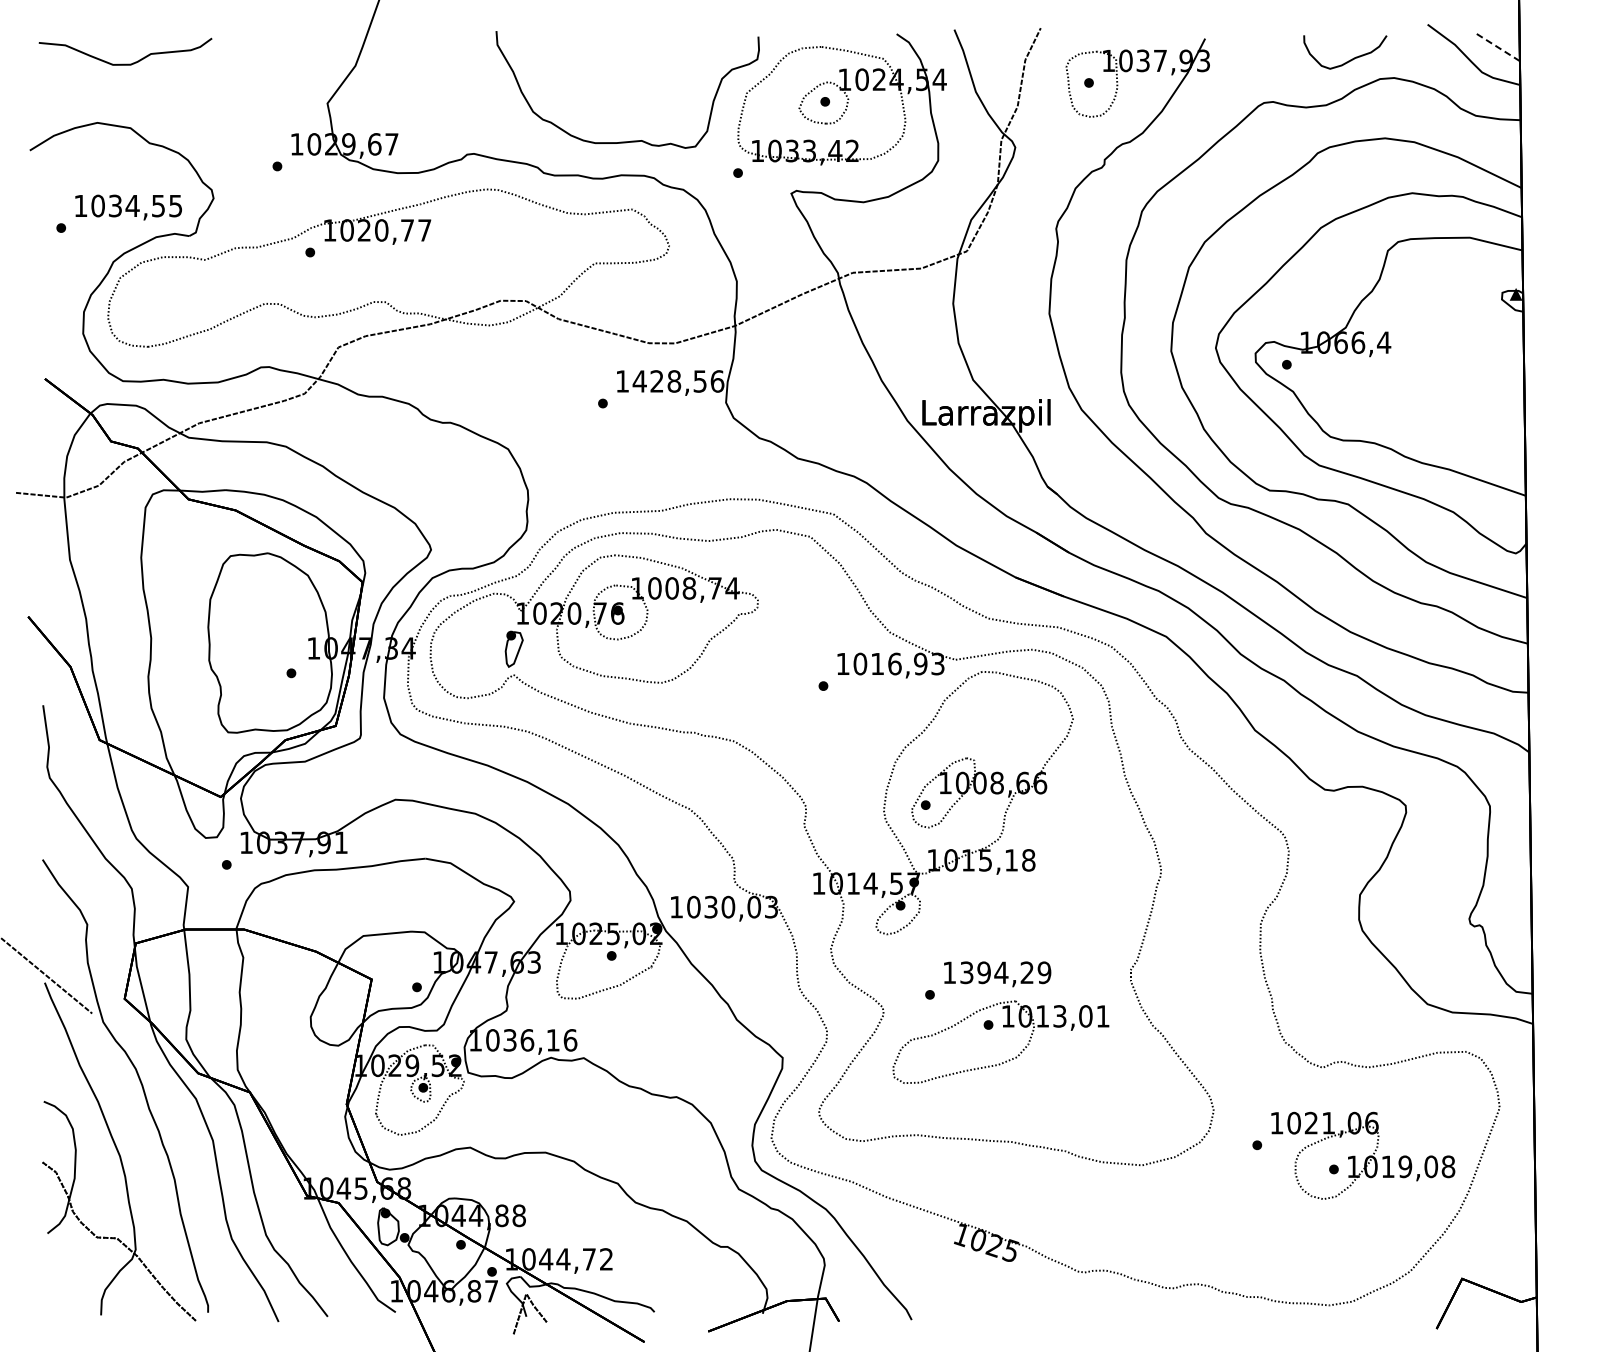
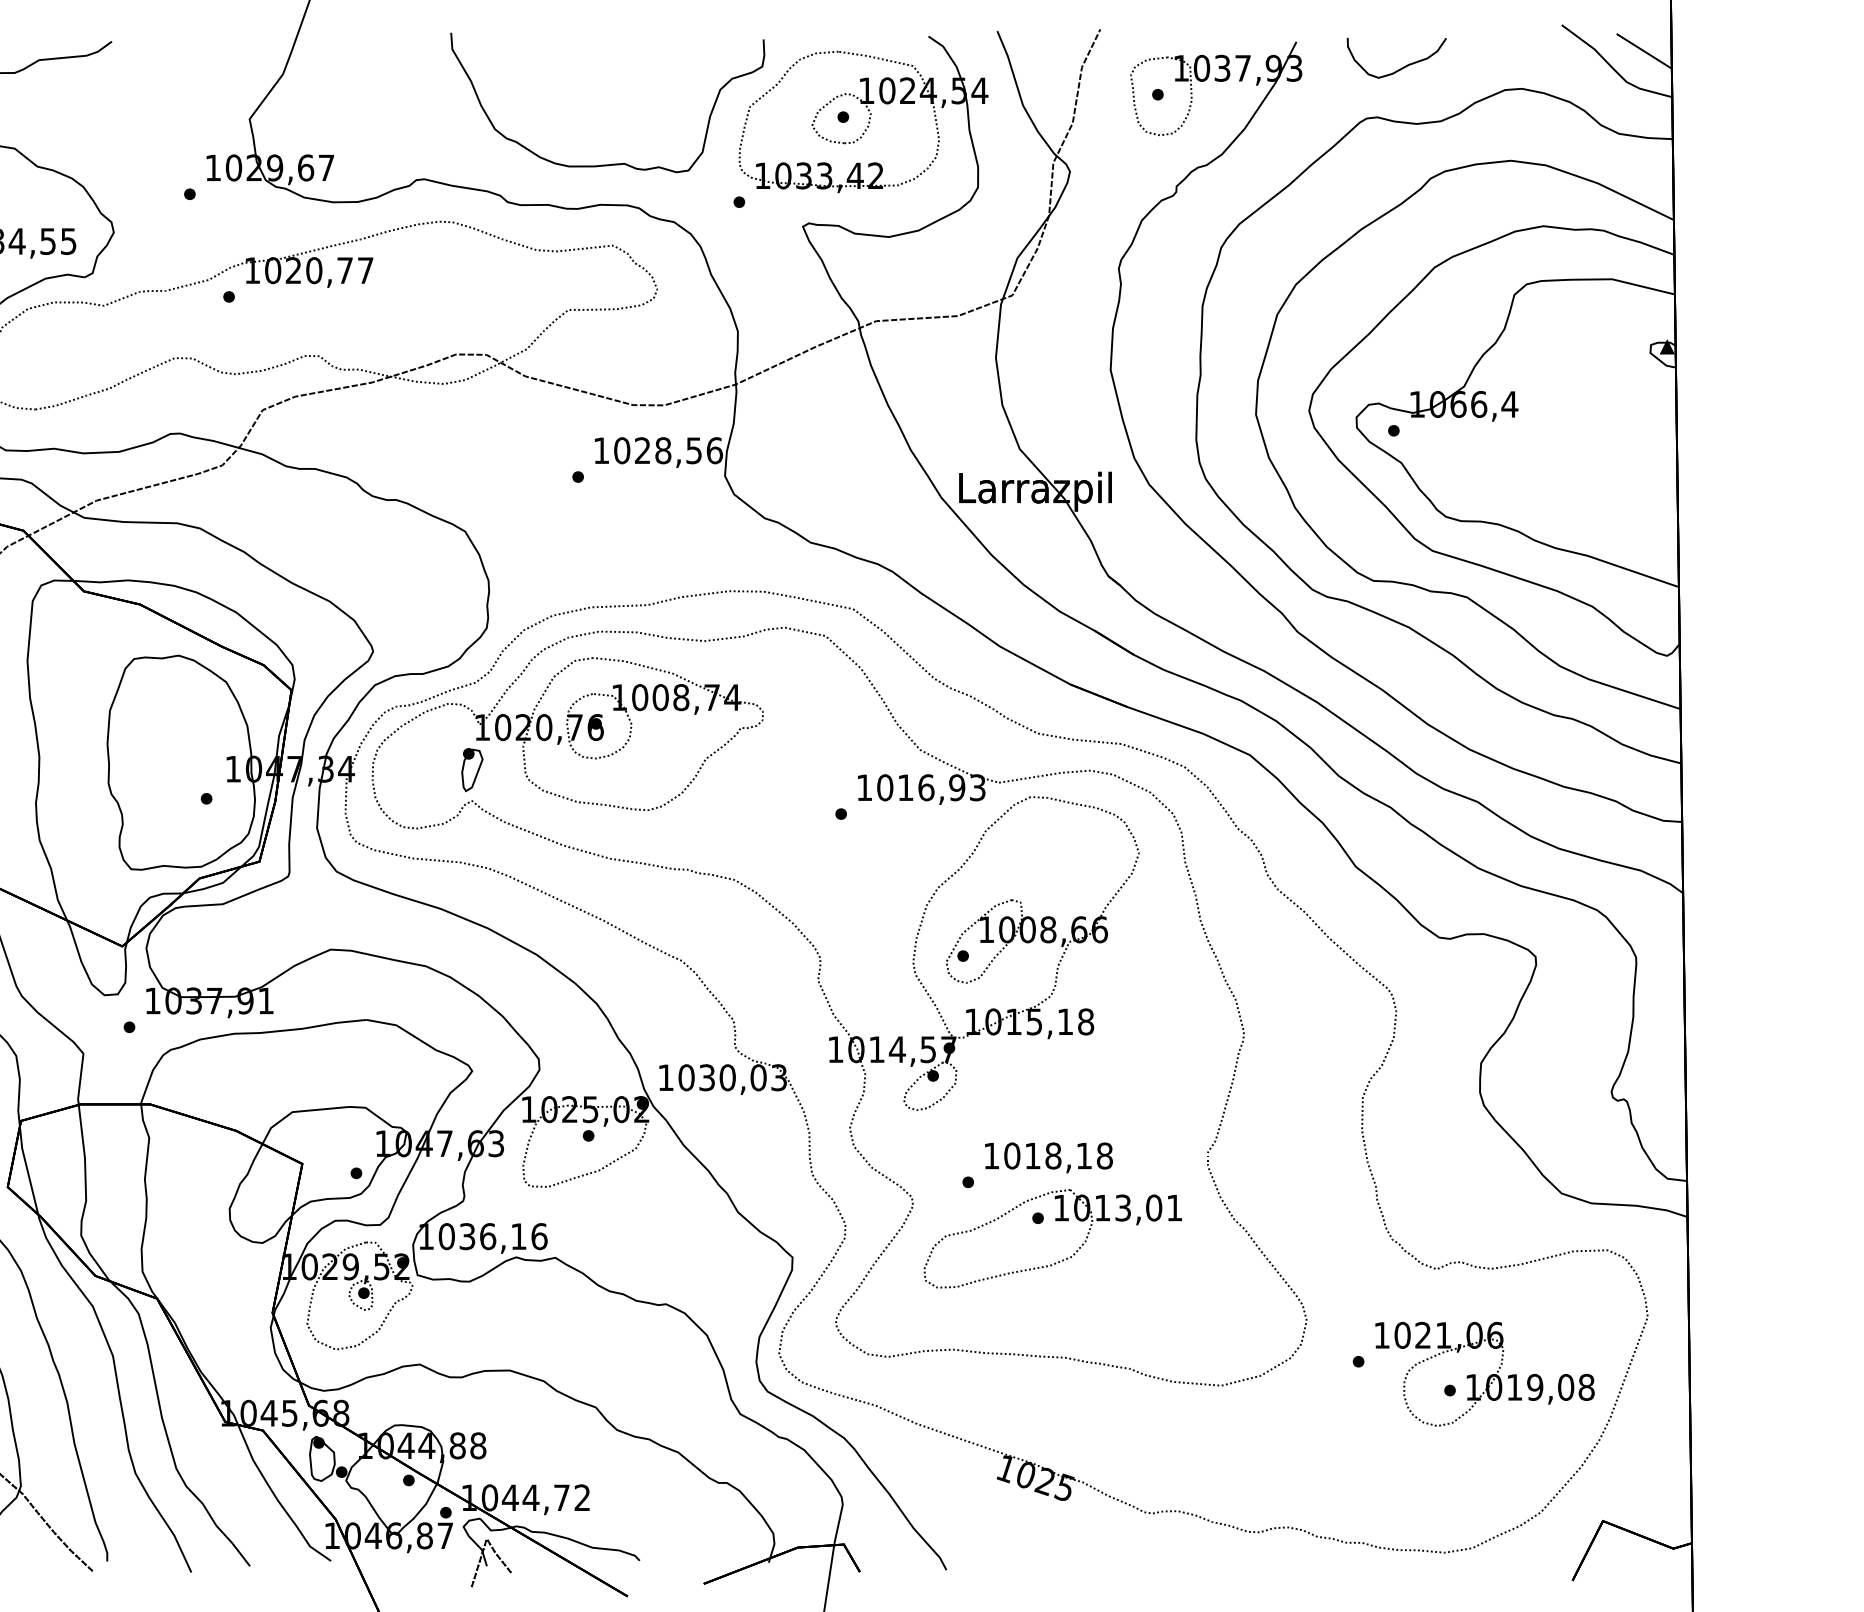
line: (1496, 46) -> (1643, 51), dashed -> solid
curve: (1348, 60) -> (1400, 67), moved
text: (639, 381) -> (621, 450), 1428,56 -> 1028,56
text: (1005, 972) -> (1058, 1155), 1394,29 -> 1018,18

